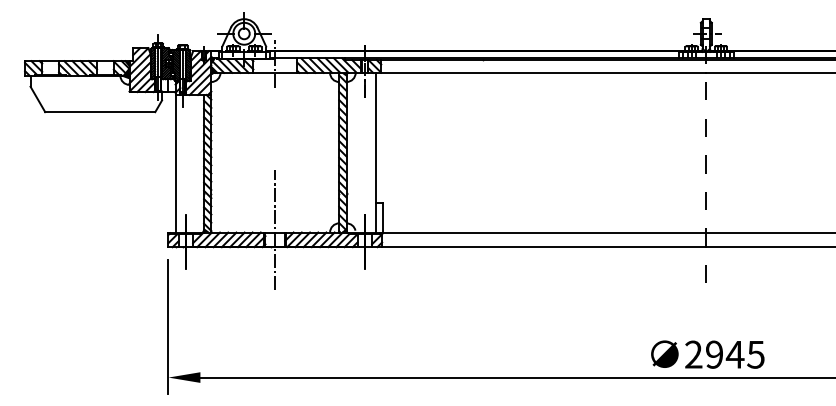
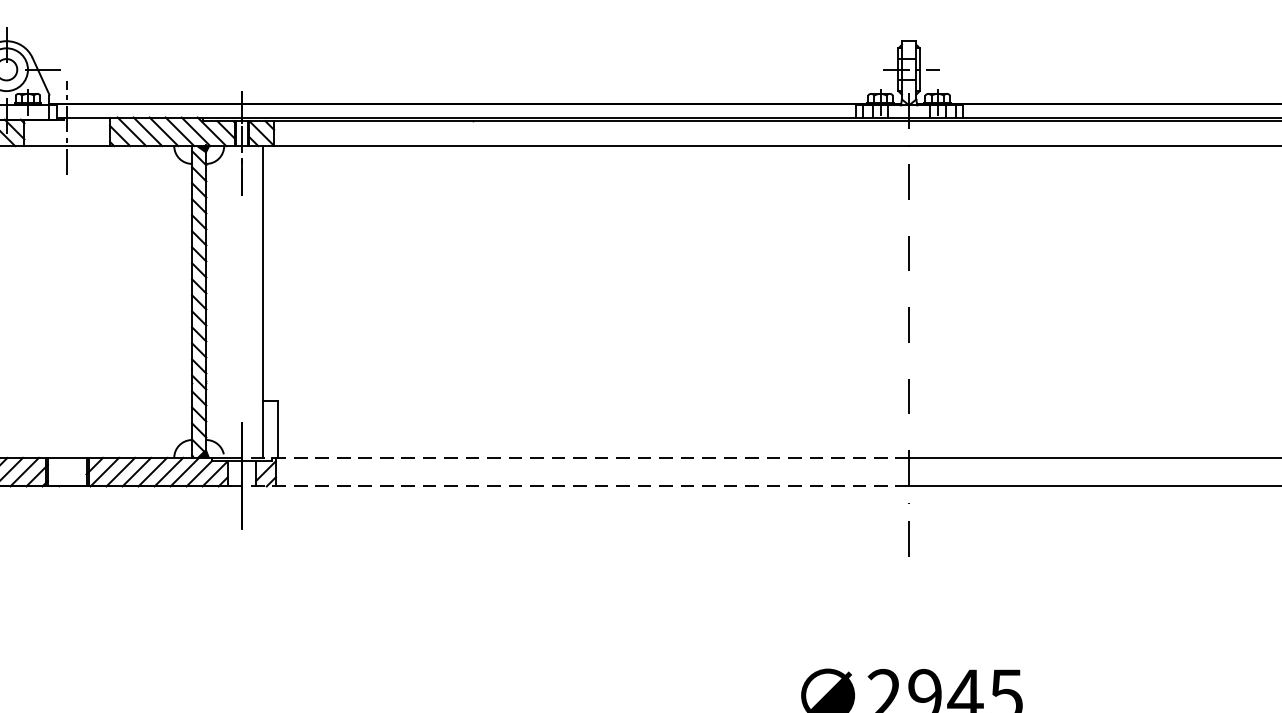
line: (275, 229) -> (67, 451), removed
line: (535, 232) -> (575, 457), solid -> dashed
line: (535, 247) -> (575, 487), solid -> dashed

